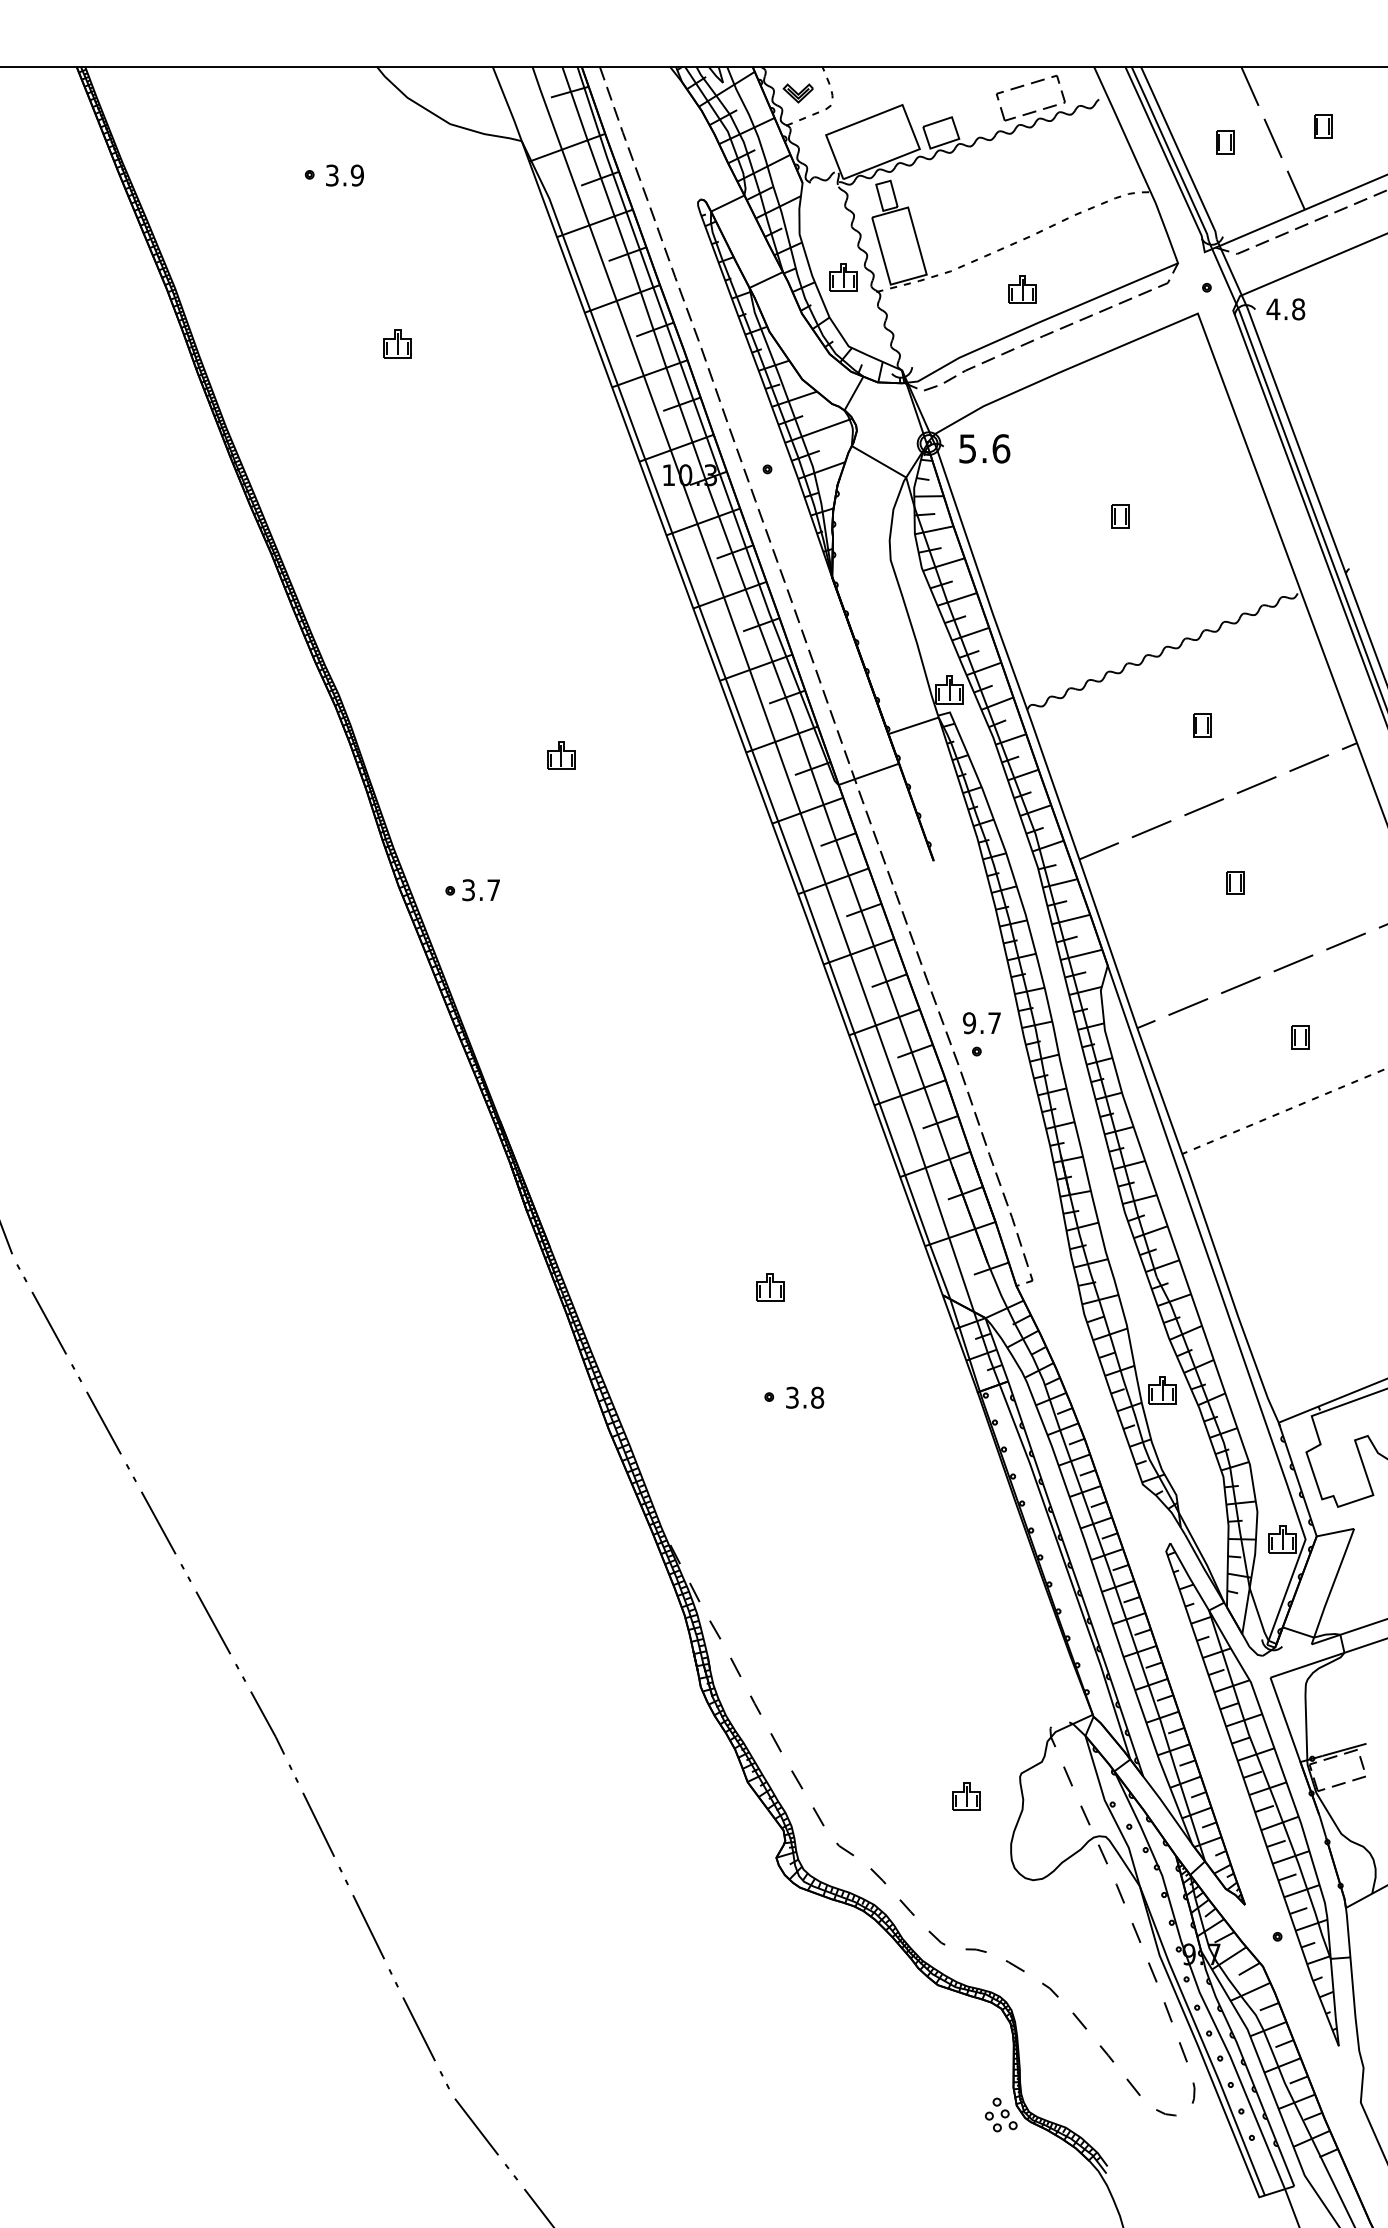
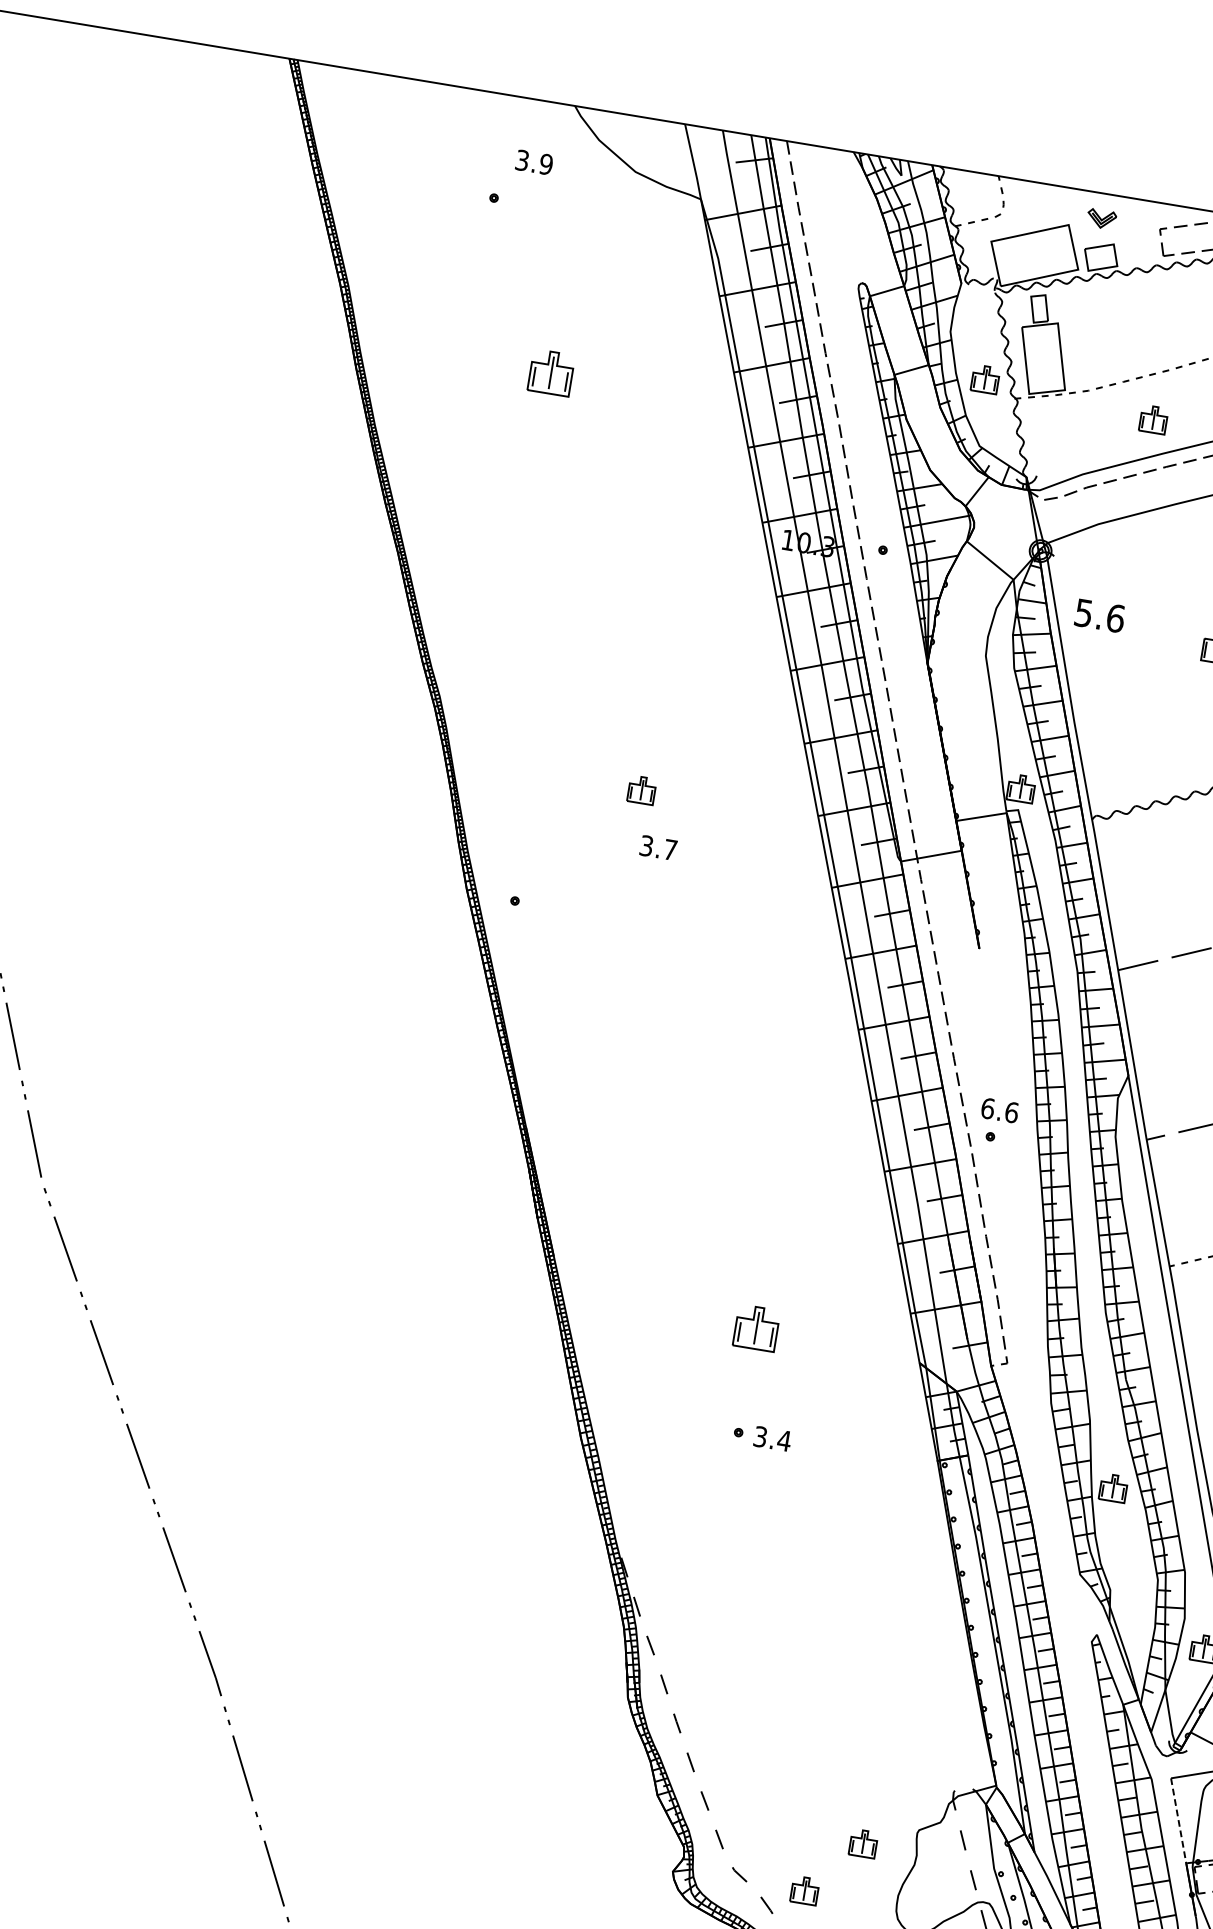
part: (797, 93) -> (1100, 219), moved
text: (344, 175) -> (533, 162), moved
part: (397, 343) -> (550, 372), size x1.6
text: (984, 448) -> (1099, 615), moved
text: (480, 890) -> (657, 848), moved
text: (981, 1023) -> (999, 1110), 9.7 -> 6.6
part: (770, 1287) -> (757, 1328), size x1.6
text: (817, 1397) -> (784, 1440), 3.8 -> 3.4
line: (1285, 1719) -> (1178, 1820), solid -> dashed
part: (914, 1854) -> (804, 1890), added

